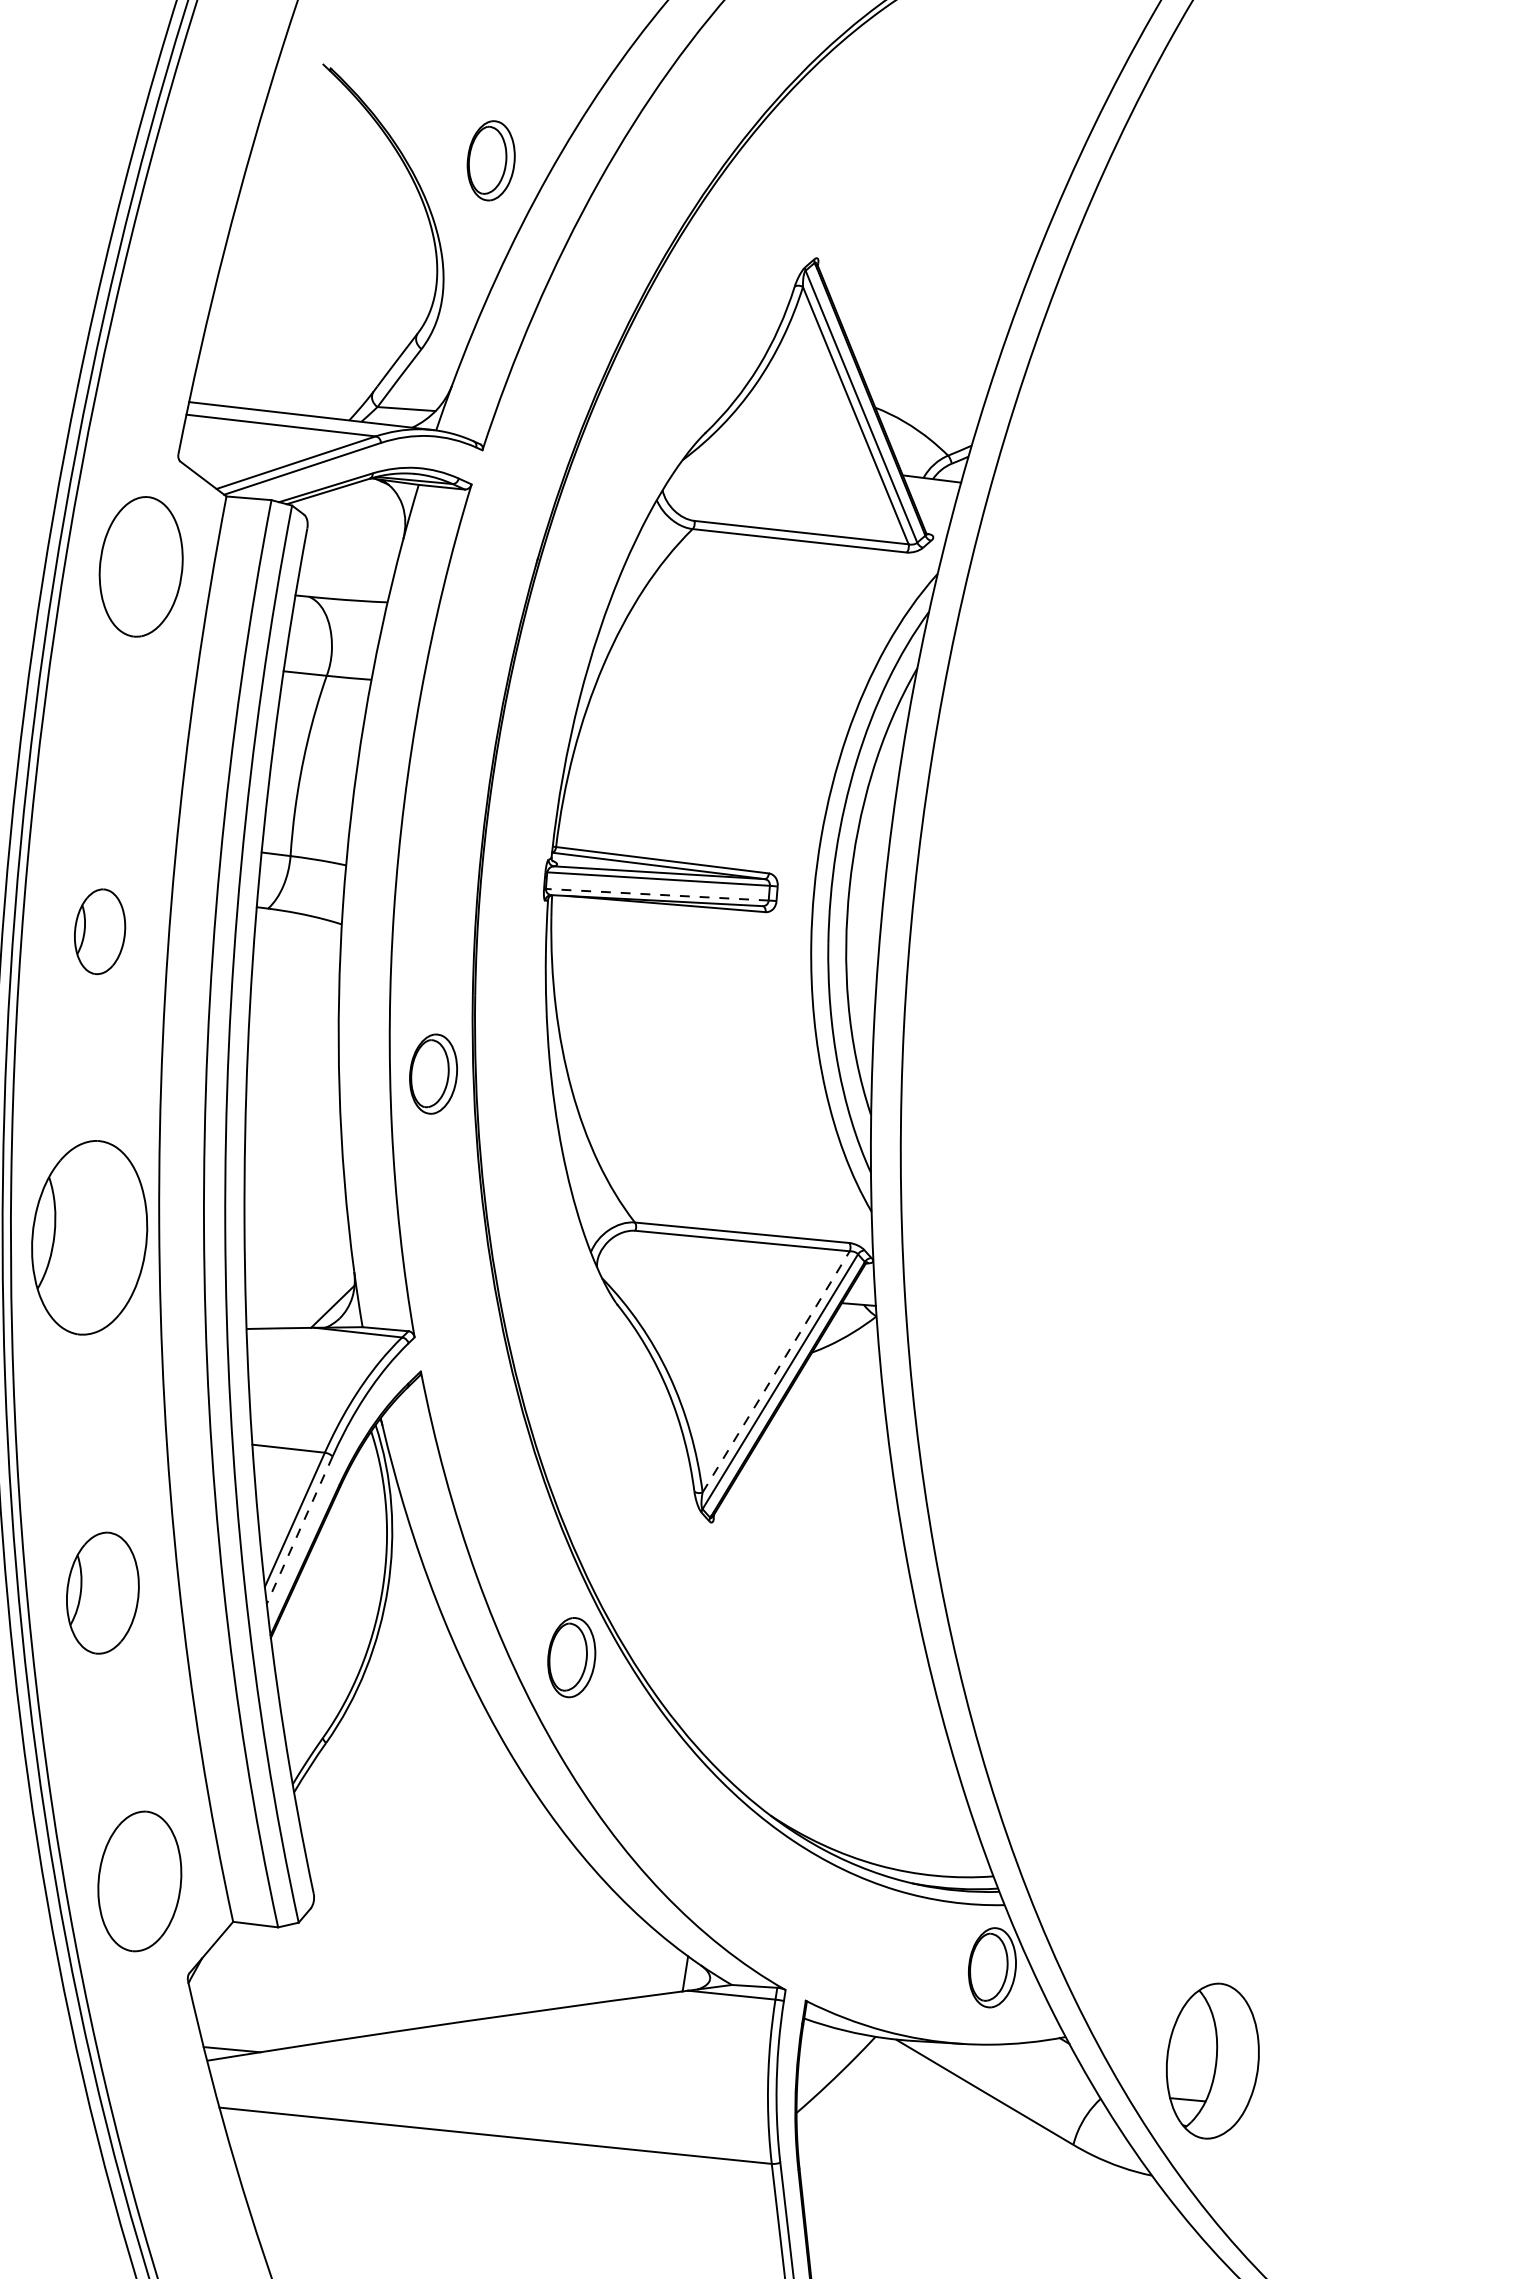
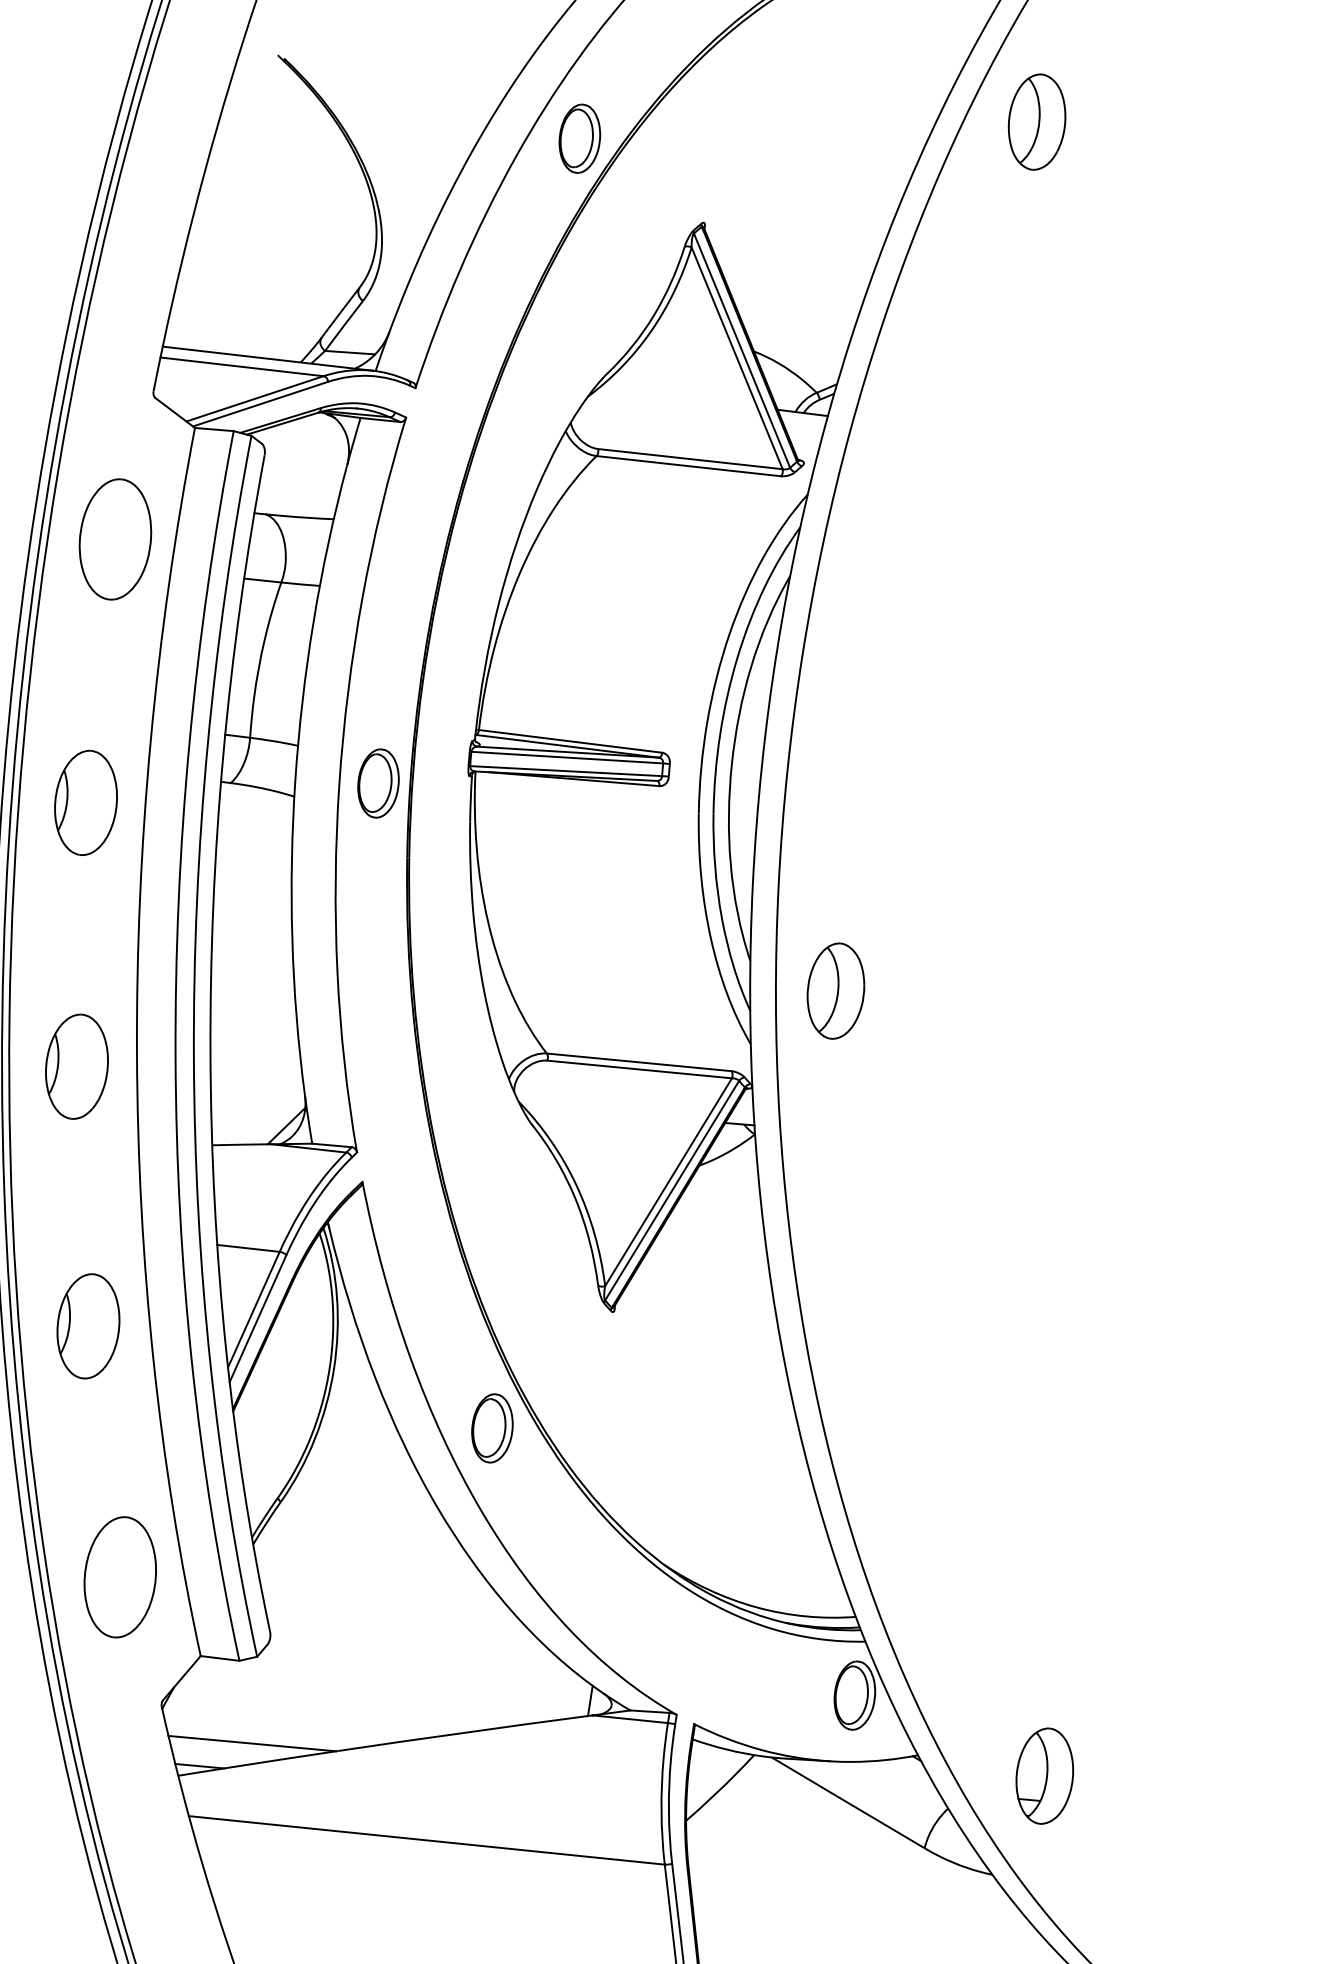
part: (1203, 141) -> (1036, 122), added
part: (490, 160) -> (579, 138), moved
part: (140, 566) -> (114, 539), moved
line: (657, 894) -> (566, 770), dashed -> solid
part: (99, 931) -> (85, 802), size x1.43
part: (433, 1073) -> (378, 782), moved
part: (970, 1149) -> (835, 990), added
part: (89, 1237) -> (76, 1066), size x0.62
line: (776, 1371) -> (668, 1181), dashed -> solid
line: (299, 1530) -> (257, 1318), dashed -> solid
part: (102, 1592) -> (88, 1325), moved
part: (139, 1881) -> (119, 1577), moved
line: (292, 2023) -> (251, 1743), added
part: (1212, 2061) -> (1044, 1776), size x0.71

